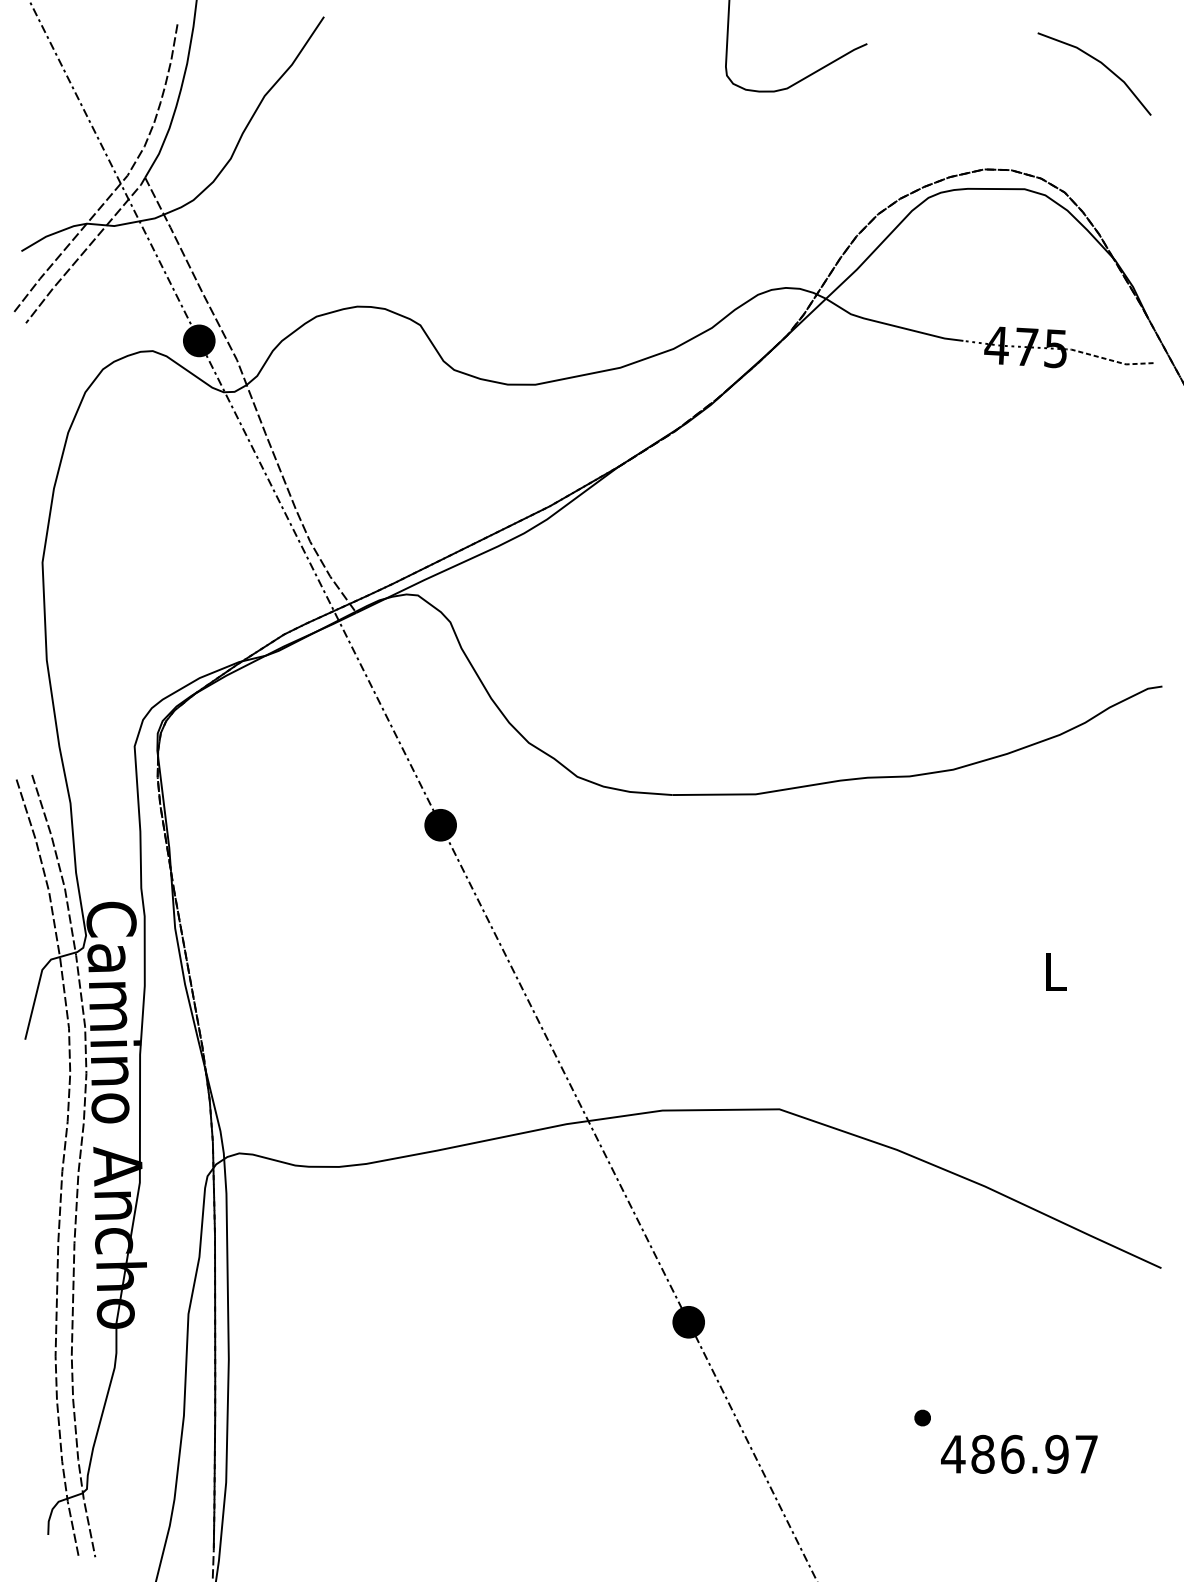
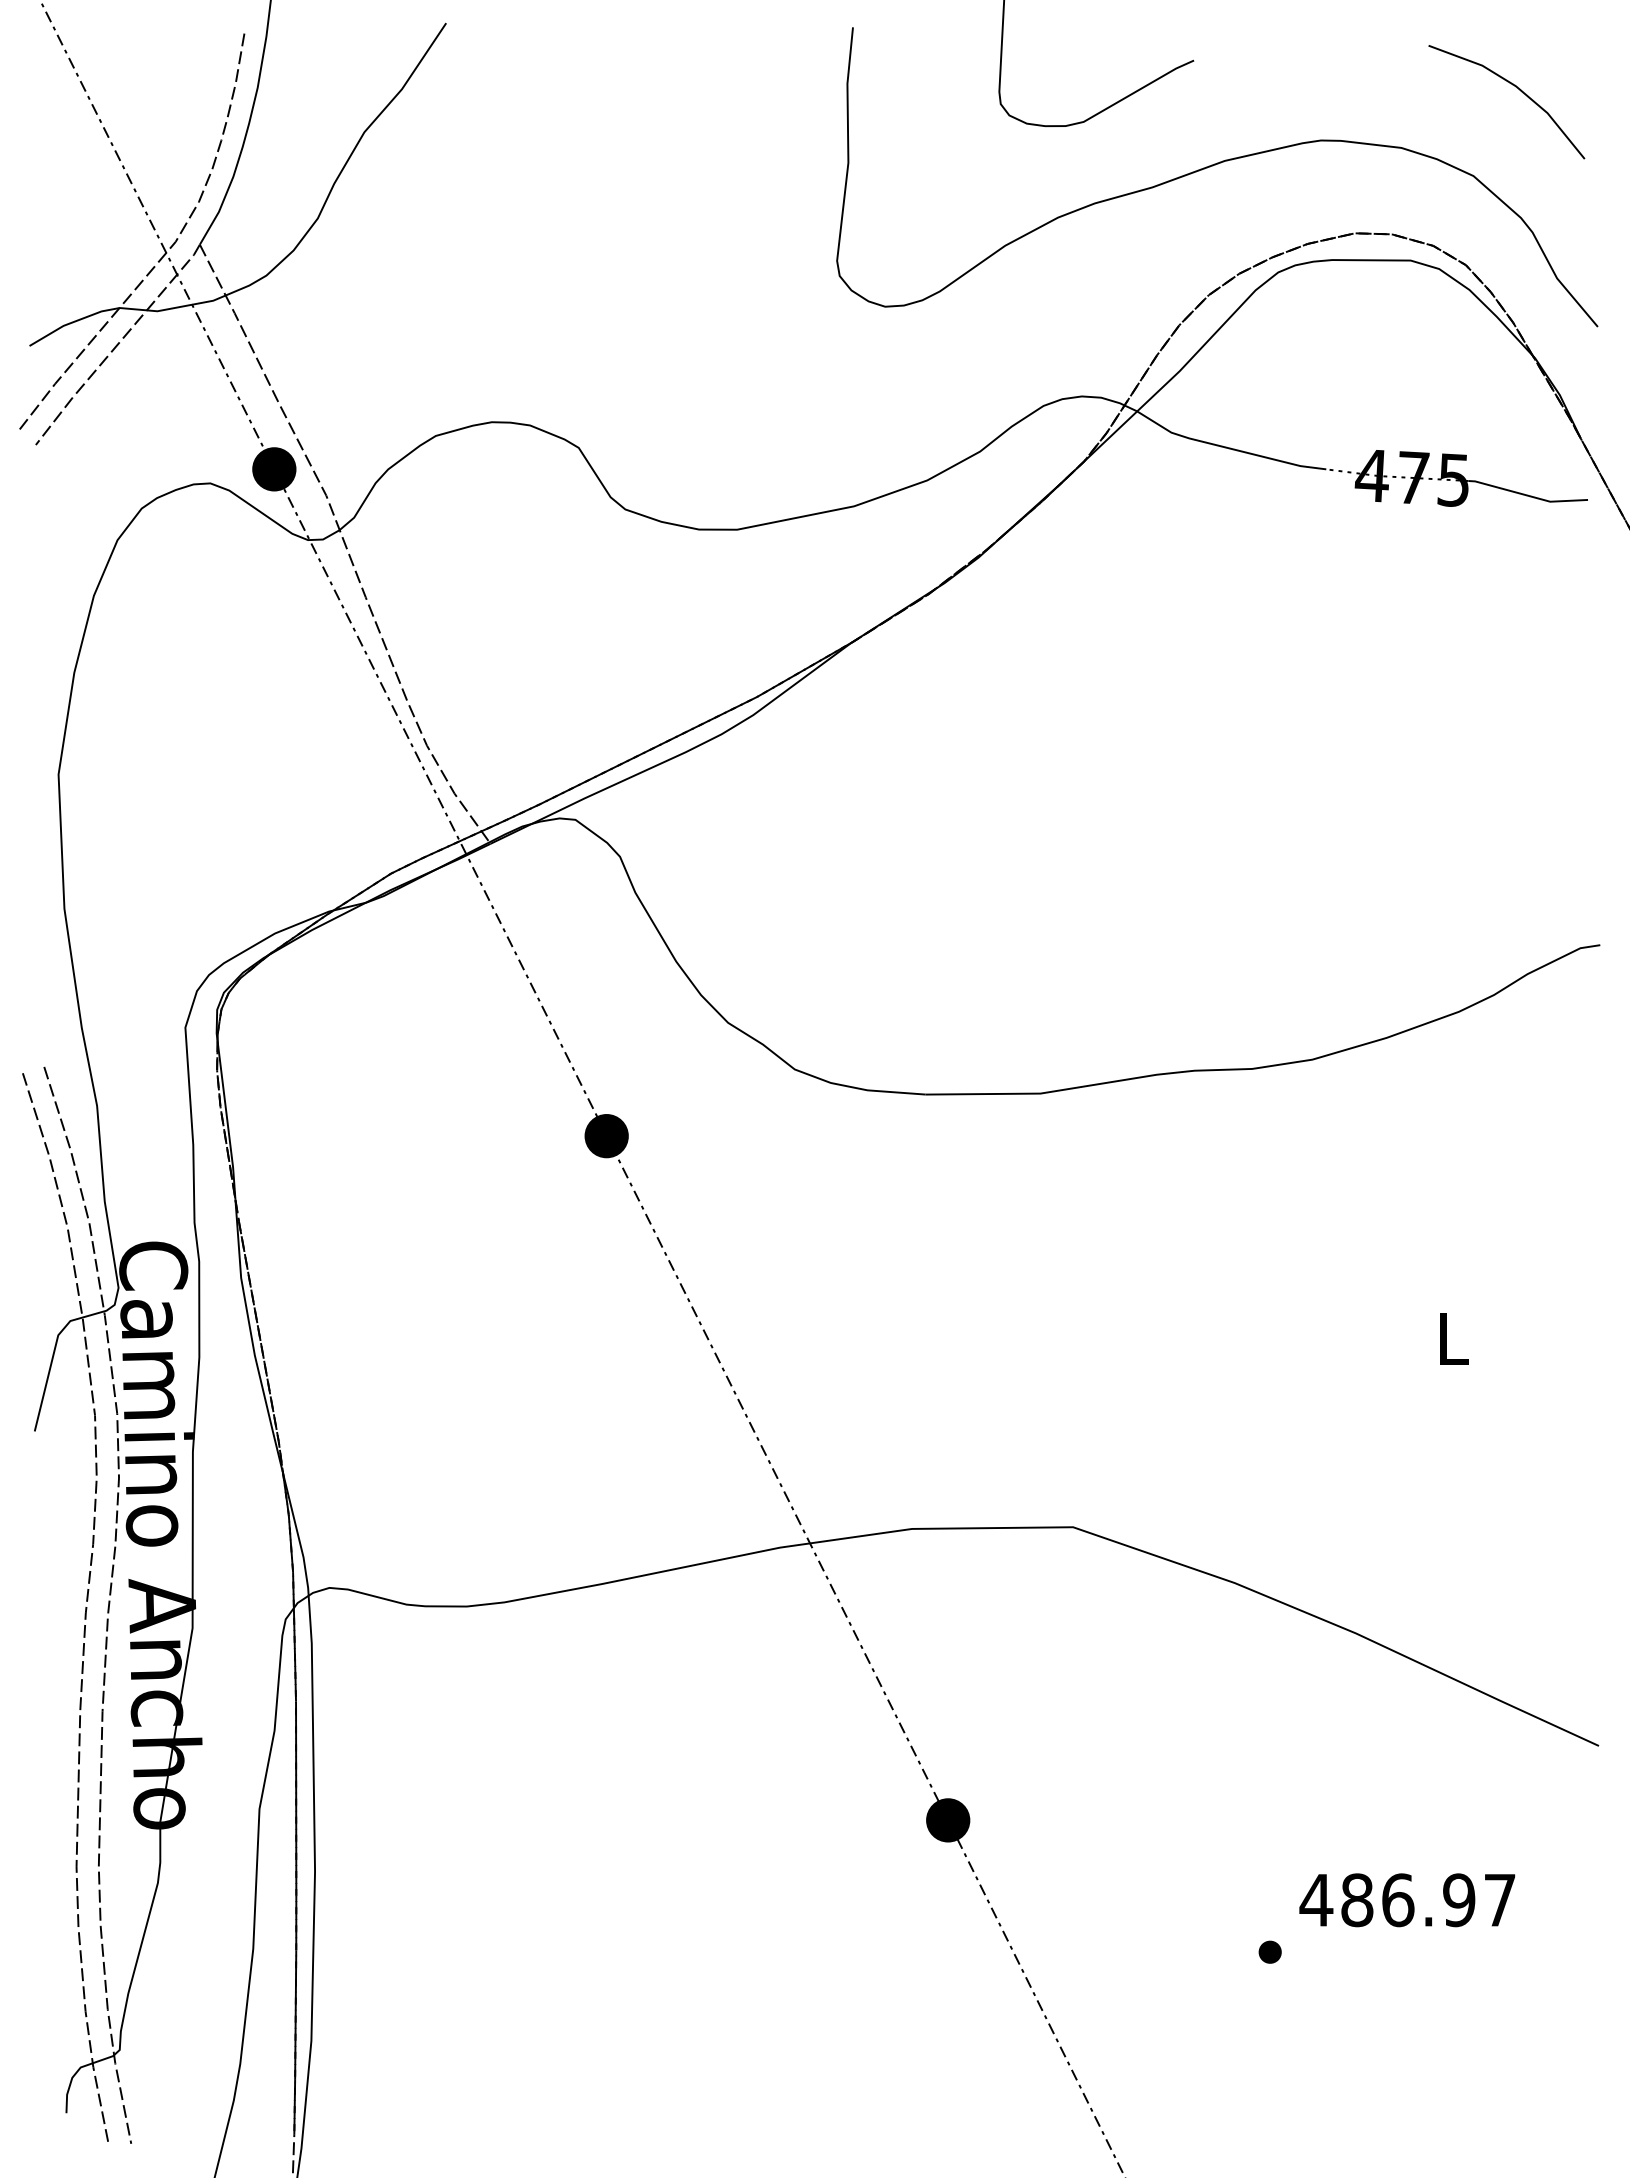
curve: (880, 120) -> (1212, 166), added
line: (1109, 359) -> (1527, 495), dashed -> solid
text: (1019, 1454) -> (1407, 1900), moved

